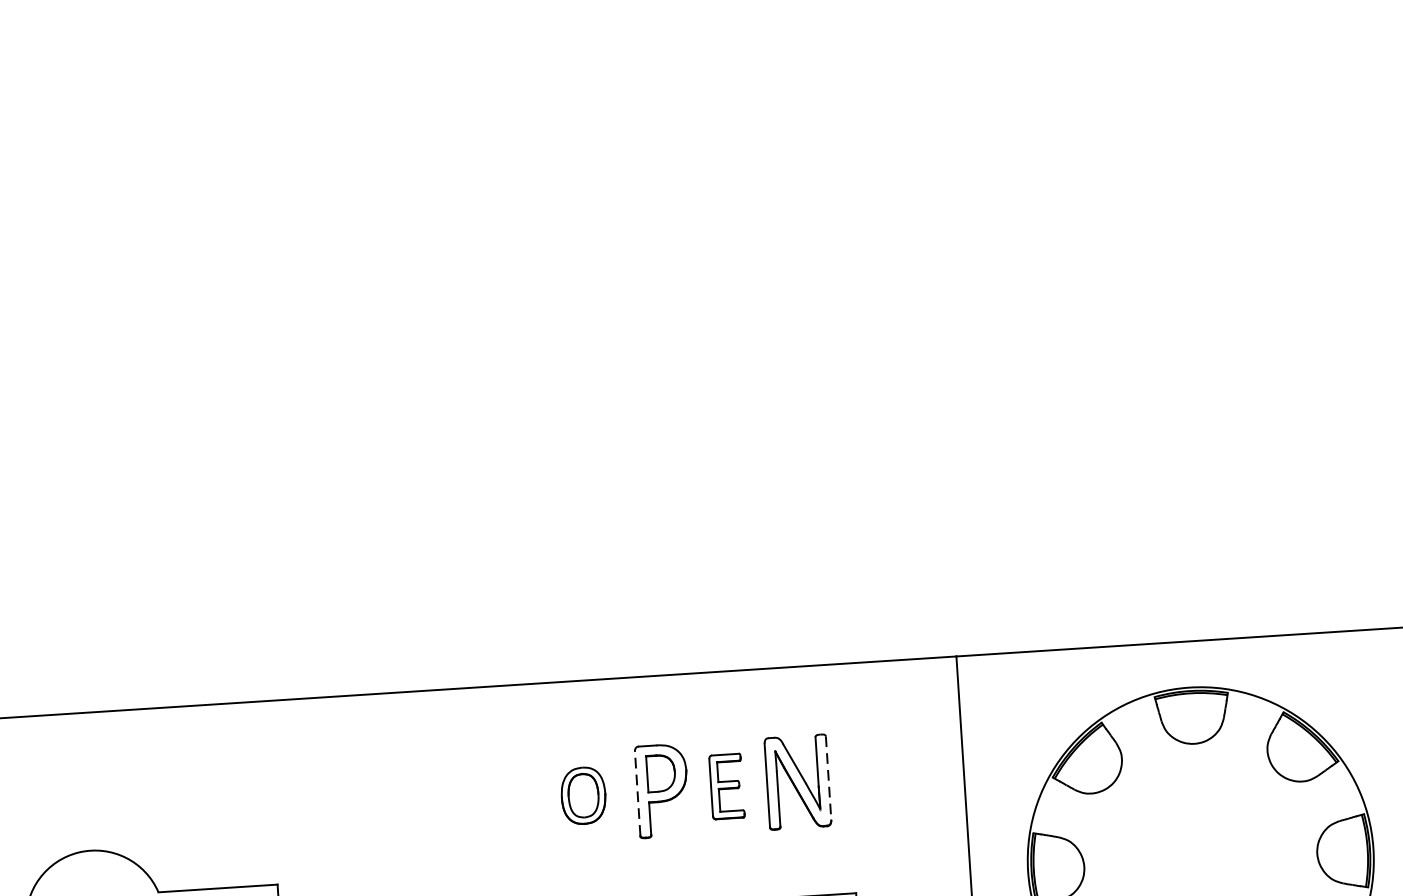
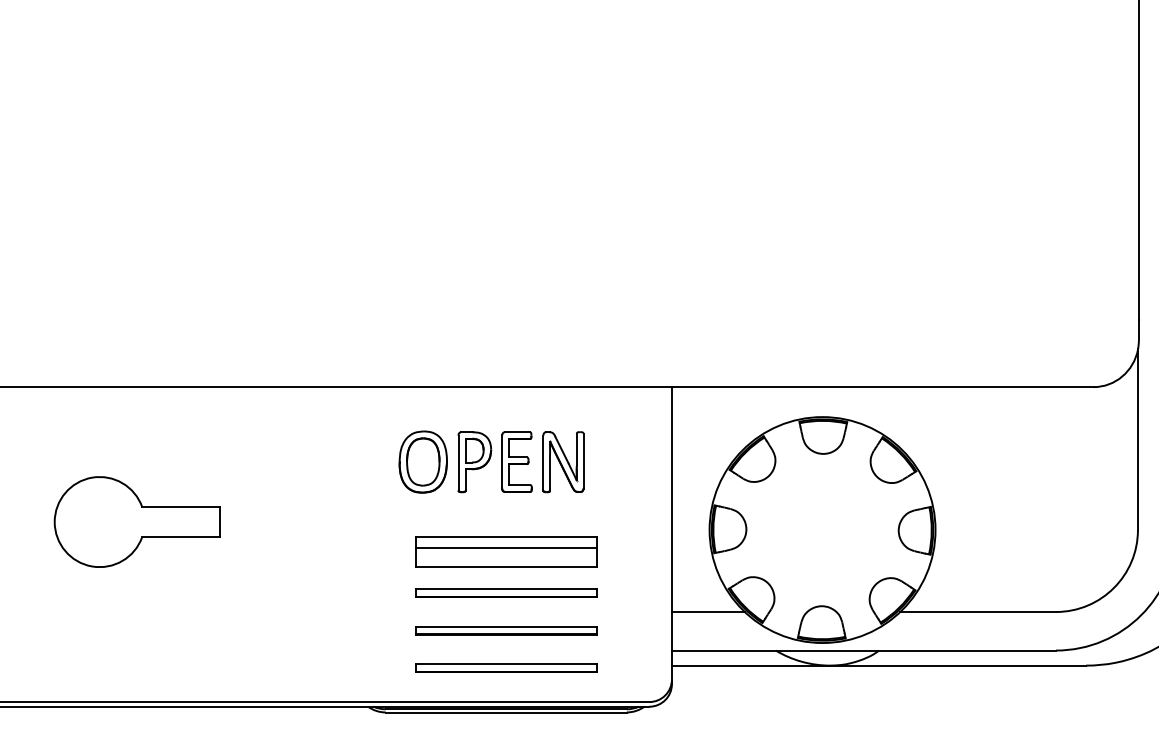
line: (828, 779) -> (583, 461), dashed -> solid
part: (726, 785) -> (516, 461), size x1.43
line: (637, 793) -> (458, 462), dashed -> solid
part: (582, 795) -> (422, 461), size x1.67

